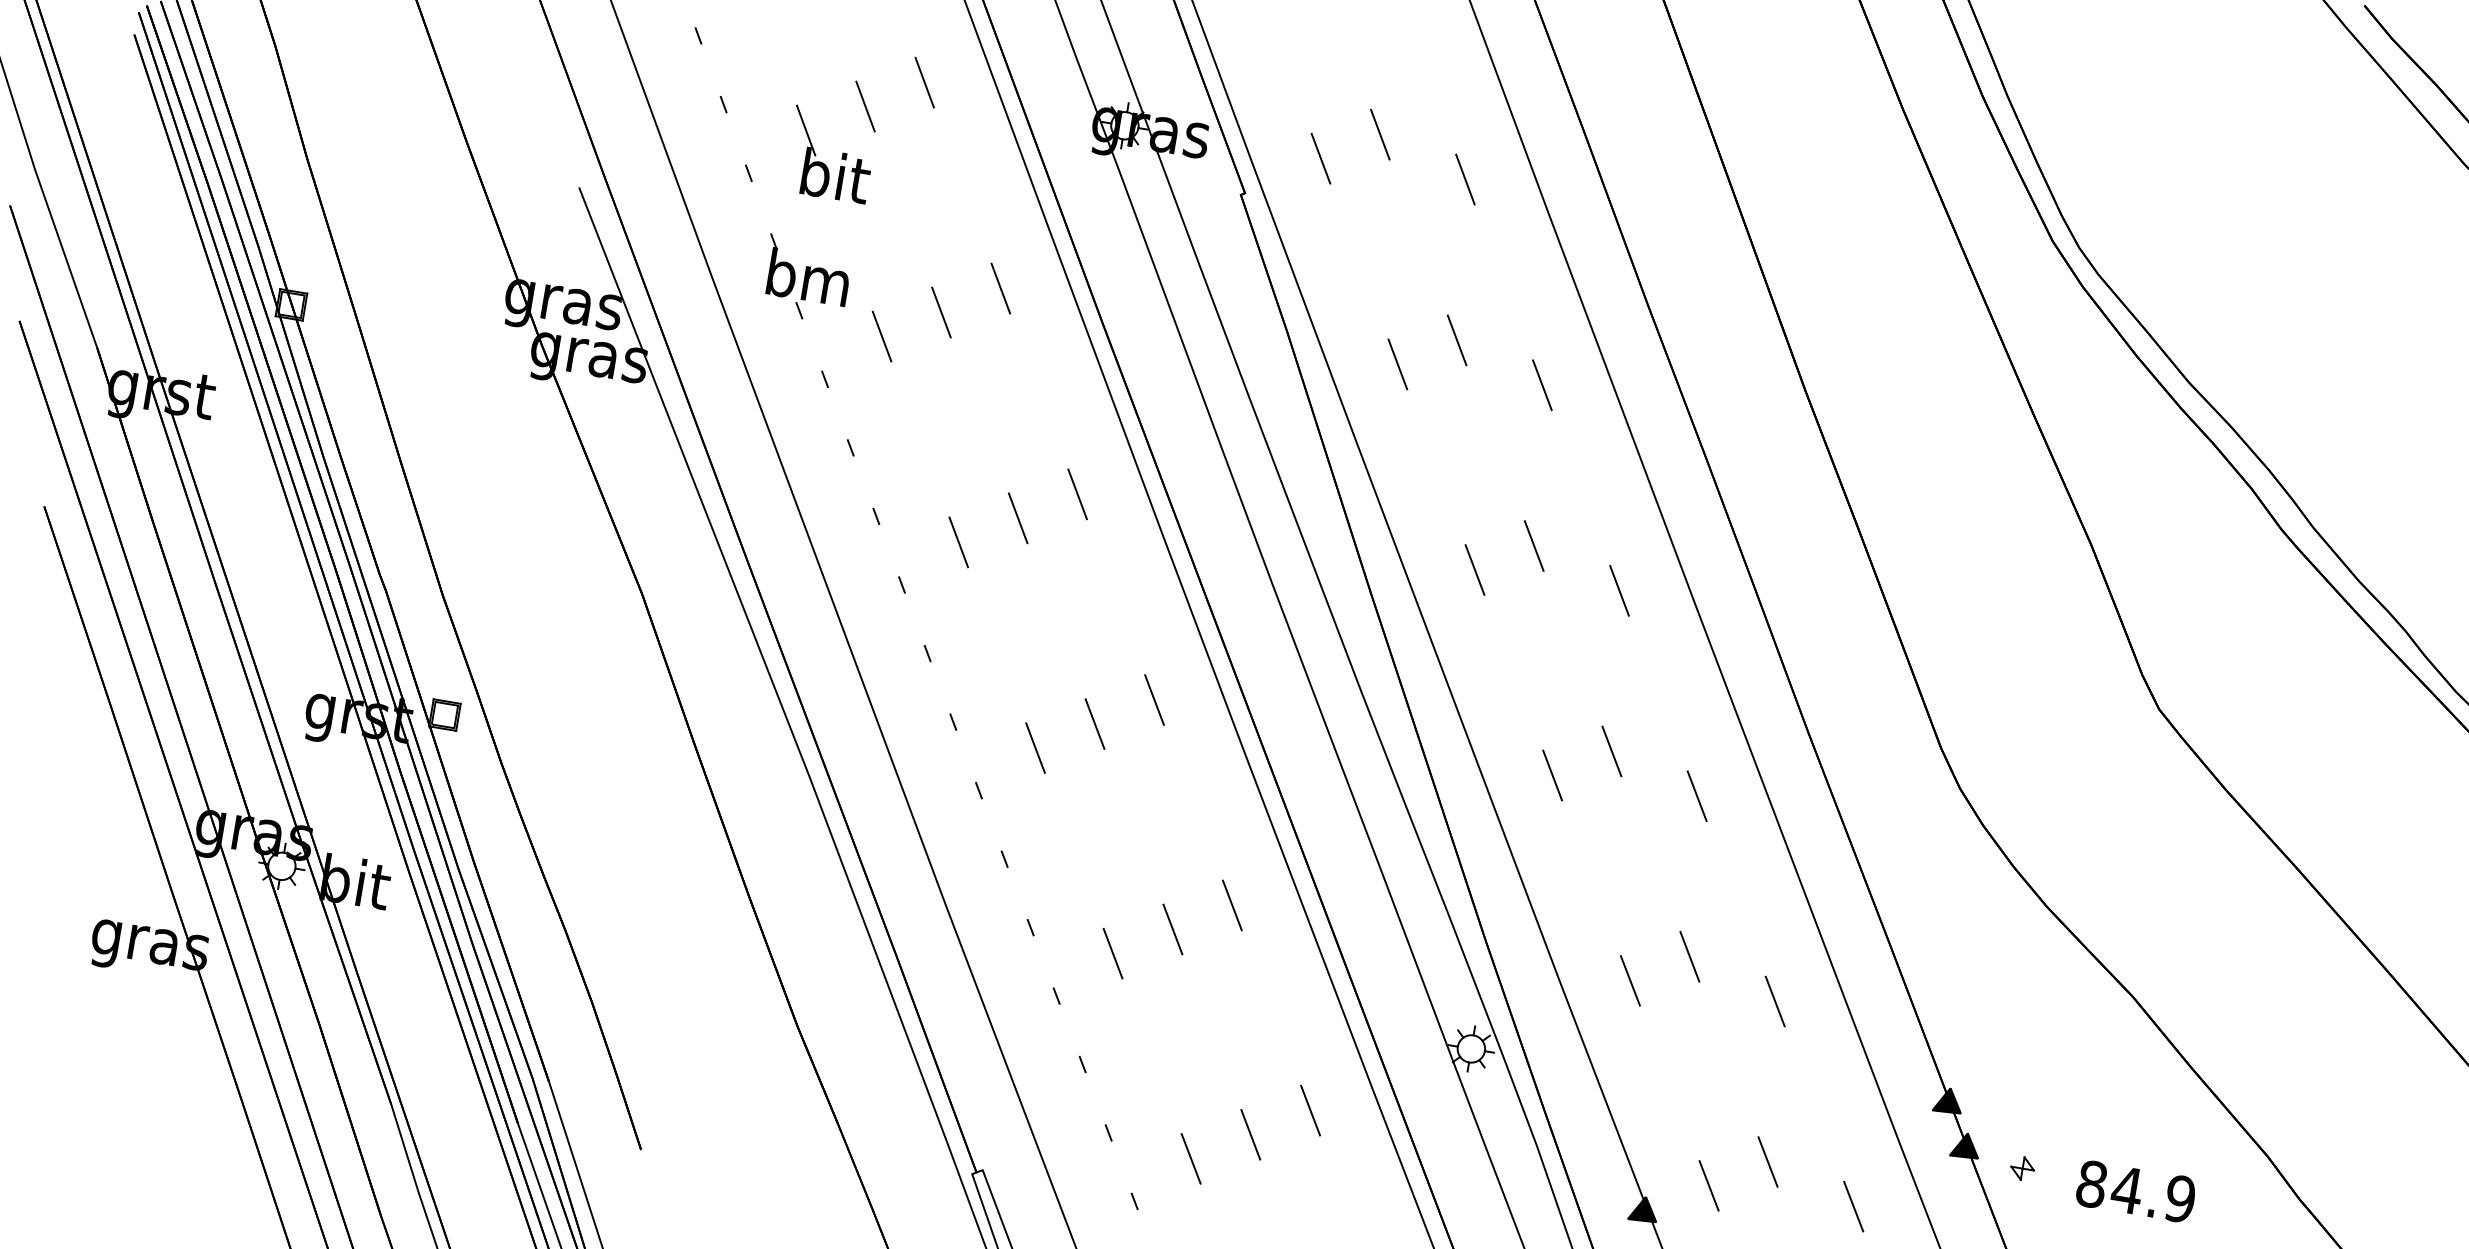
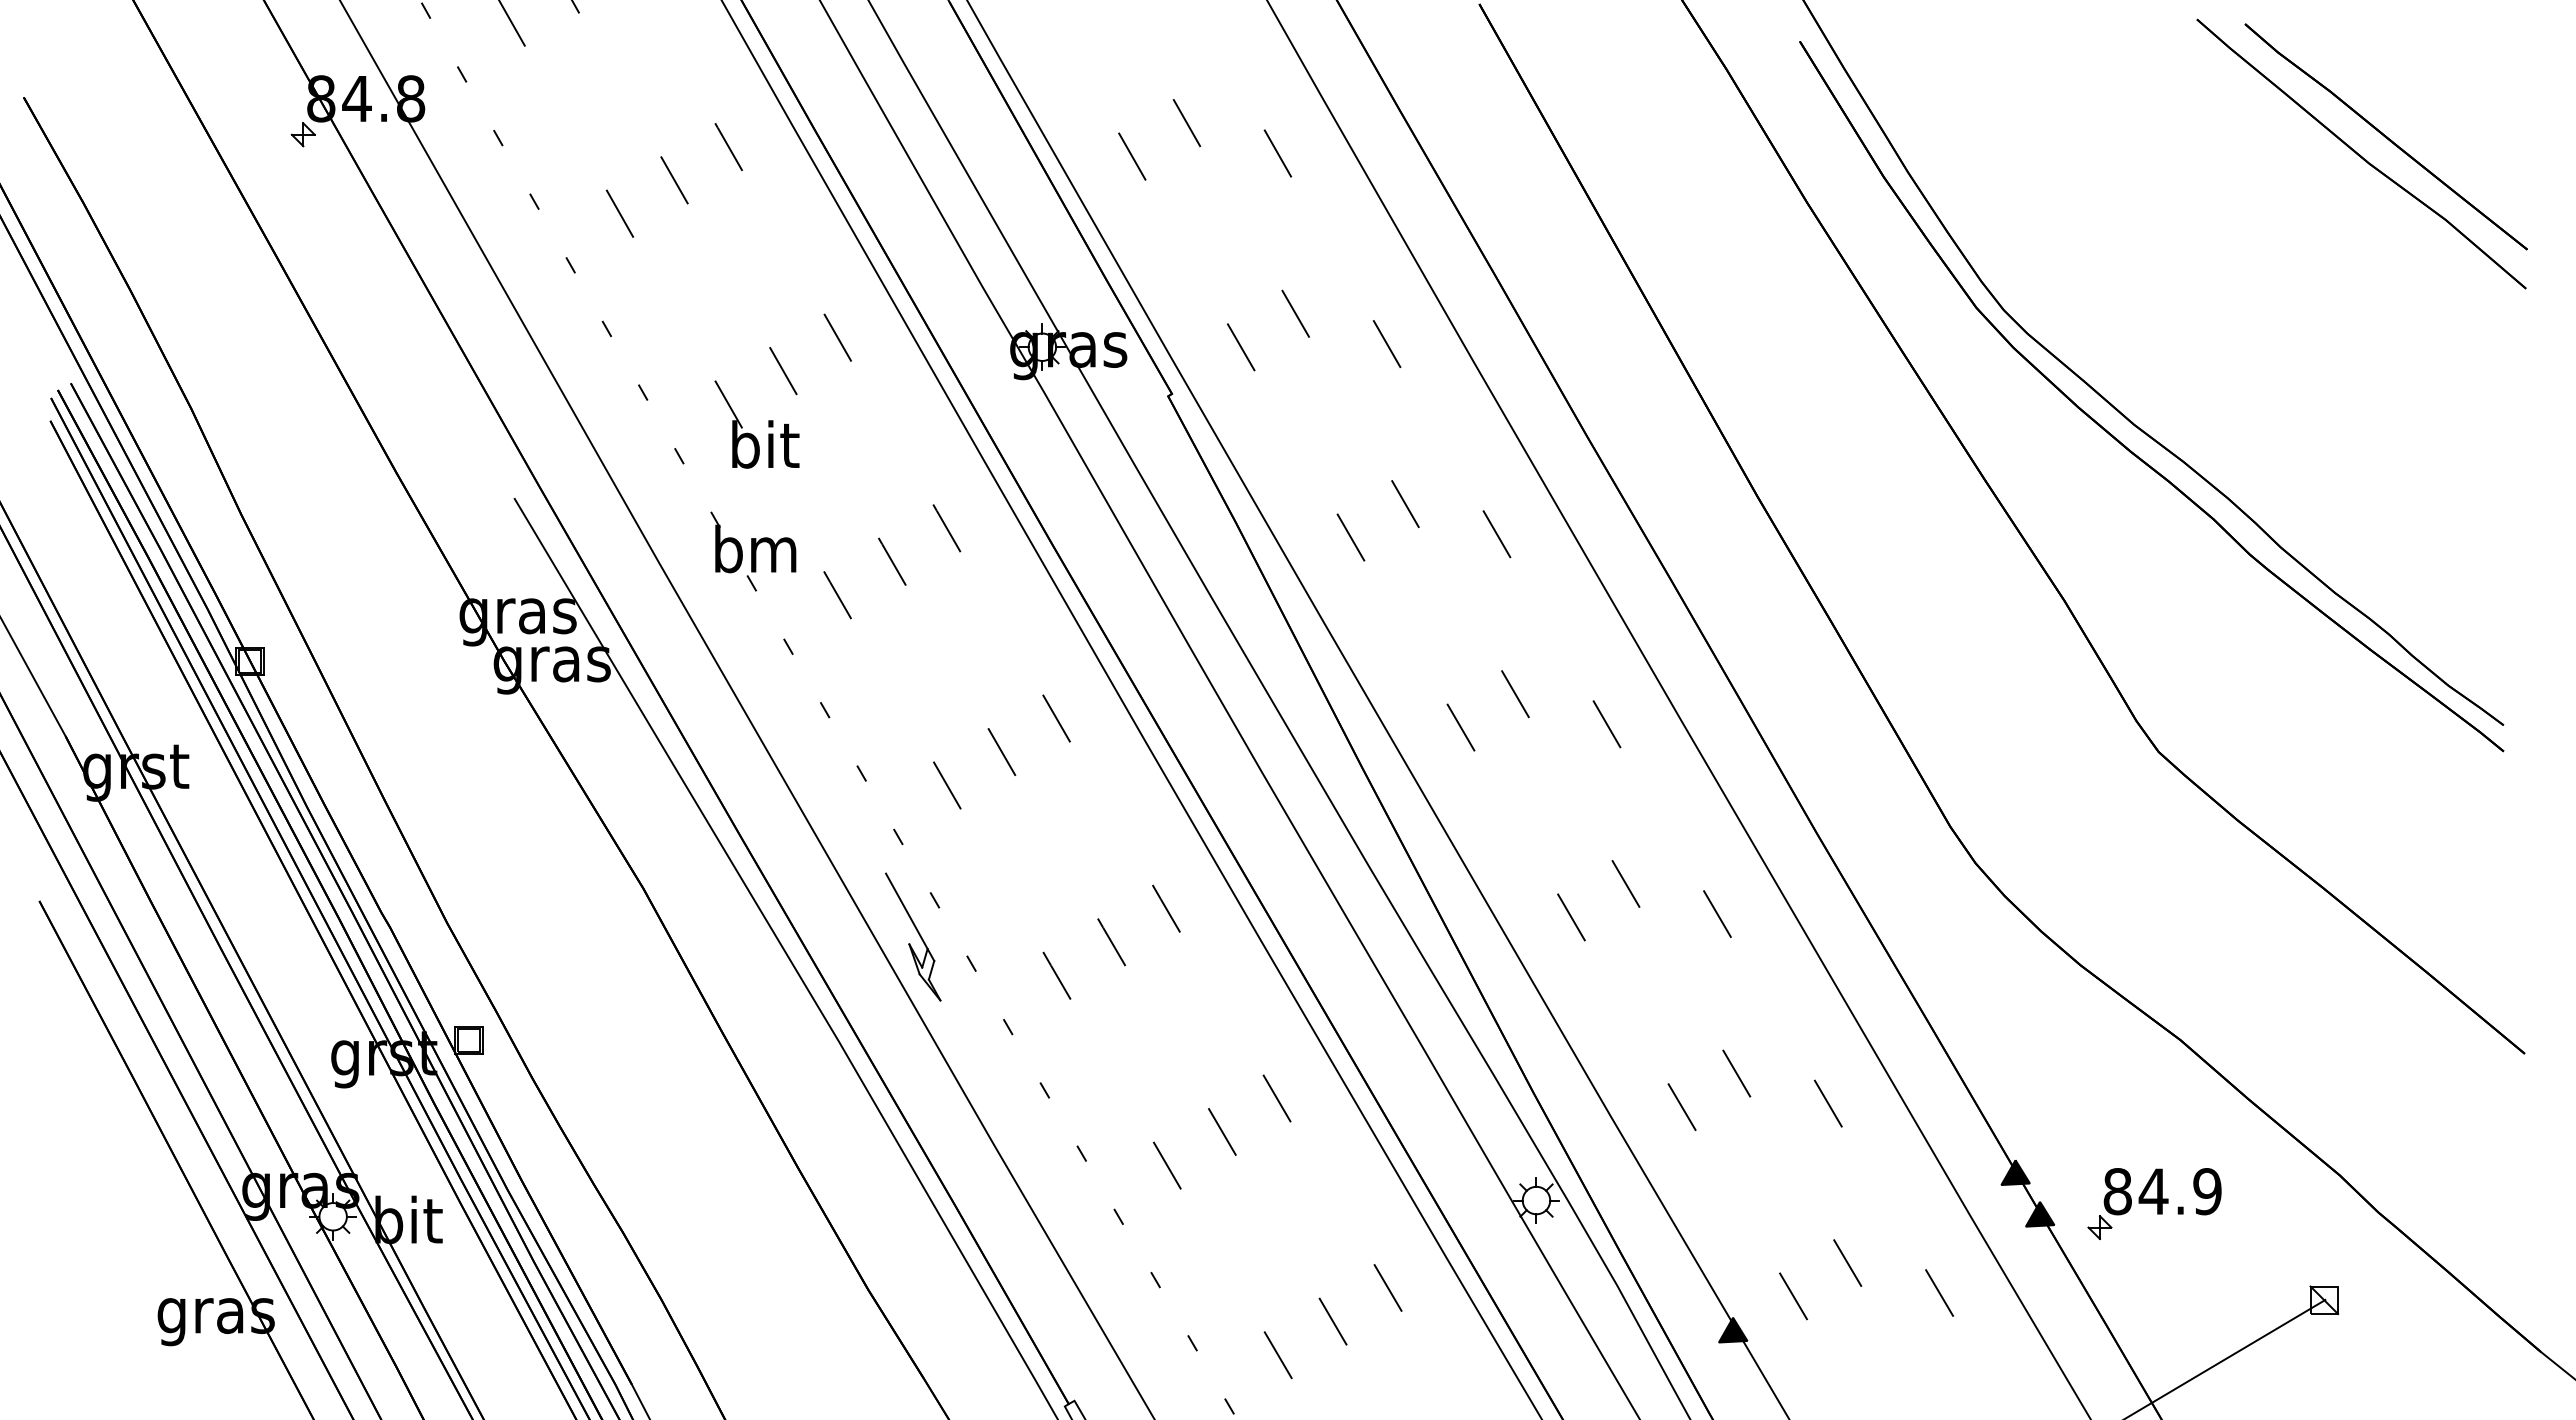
part: (900, 685) -> (913, 936), added
text: (2135, 1191) -> (2162, 1191), moved

